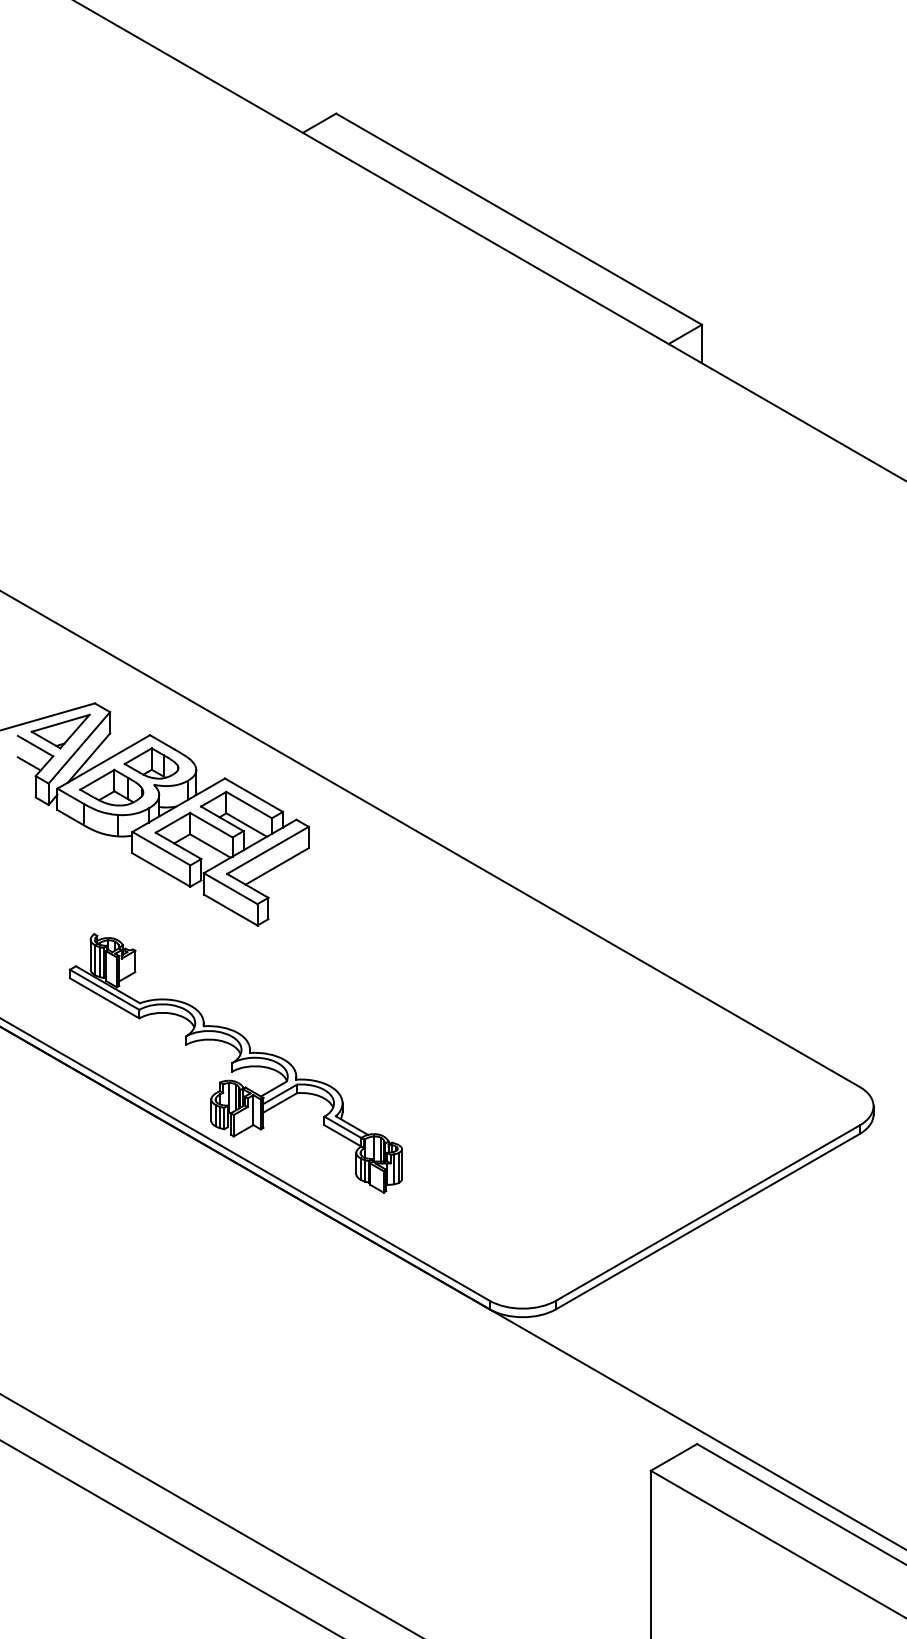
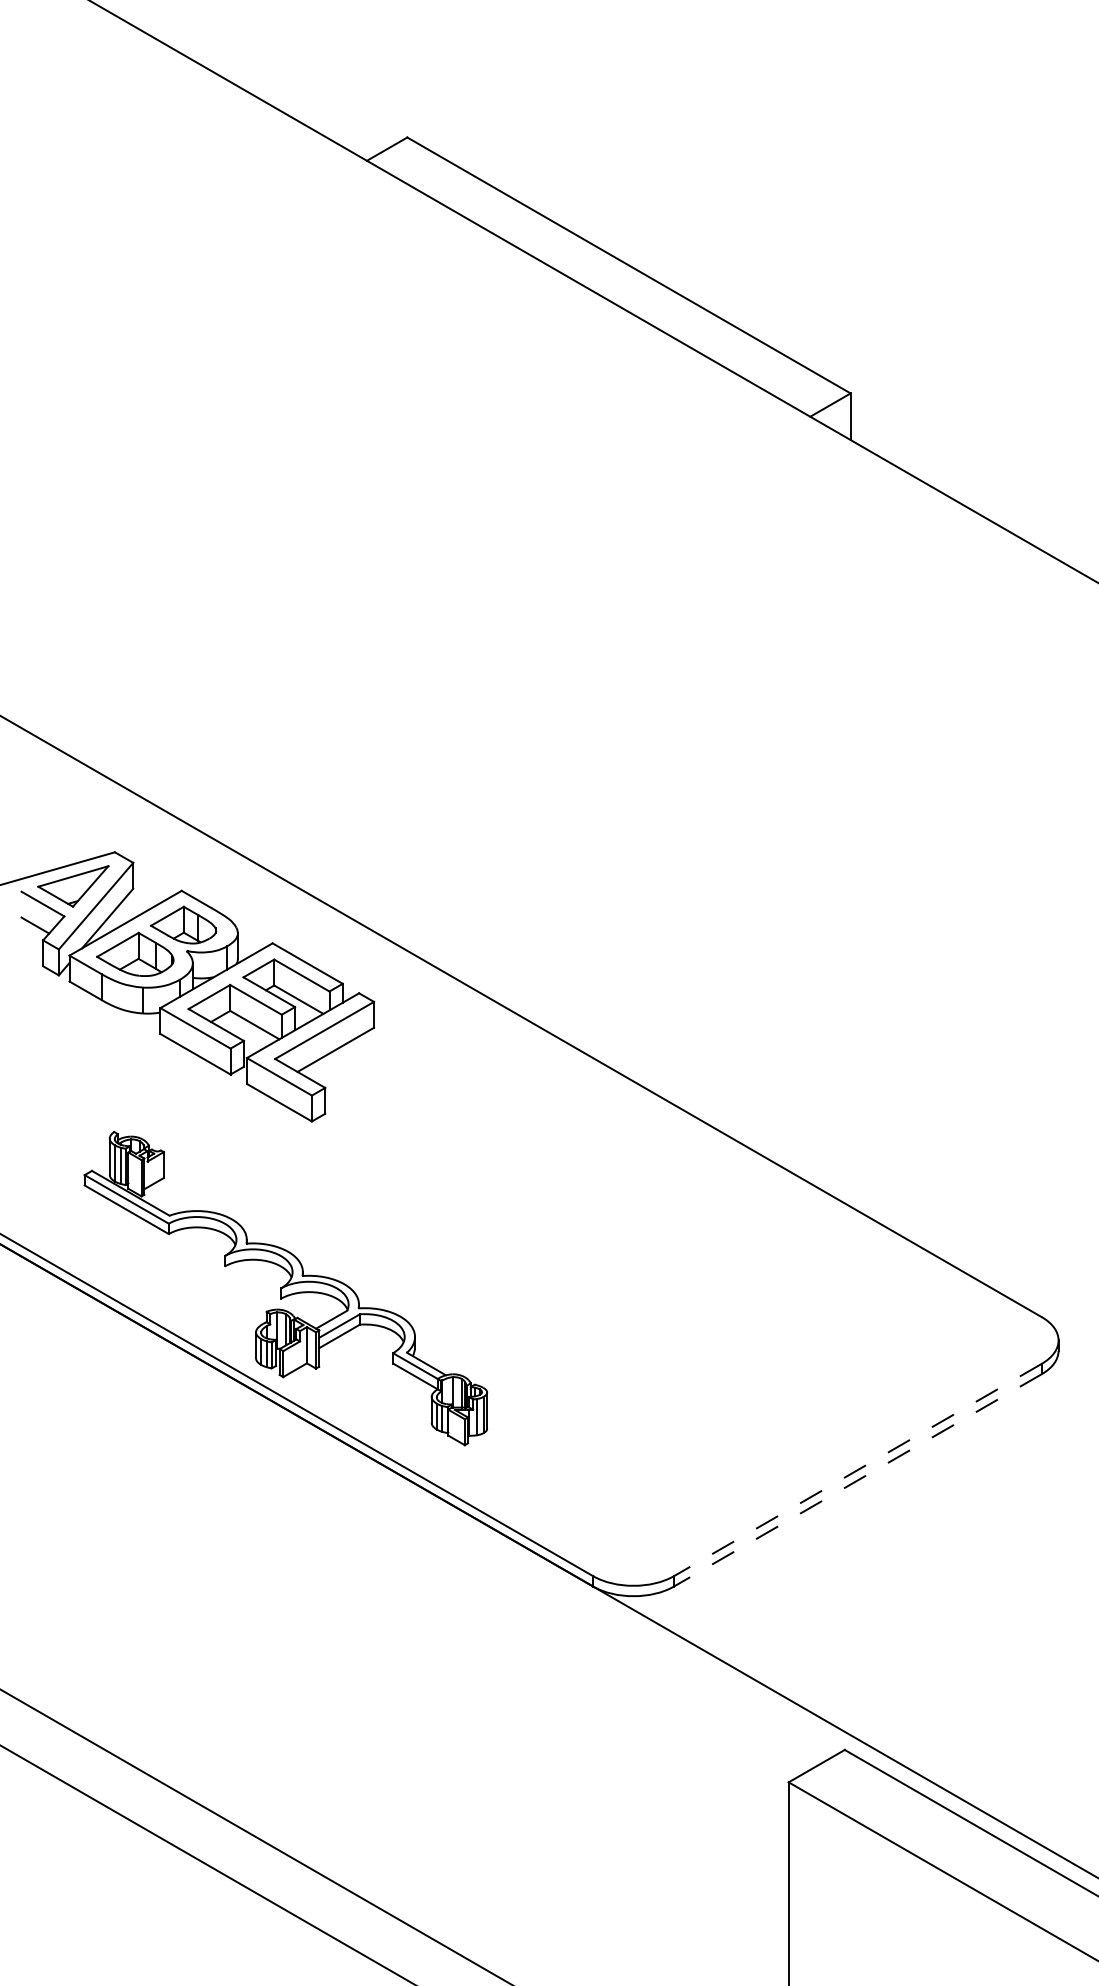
line: (707, 1213) -> (857, 1470), solid -> dashed
line: (707, 1221) -> (857, 1480), solid -> dashed

